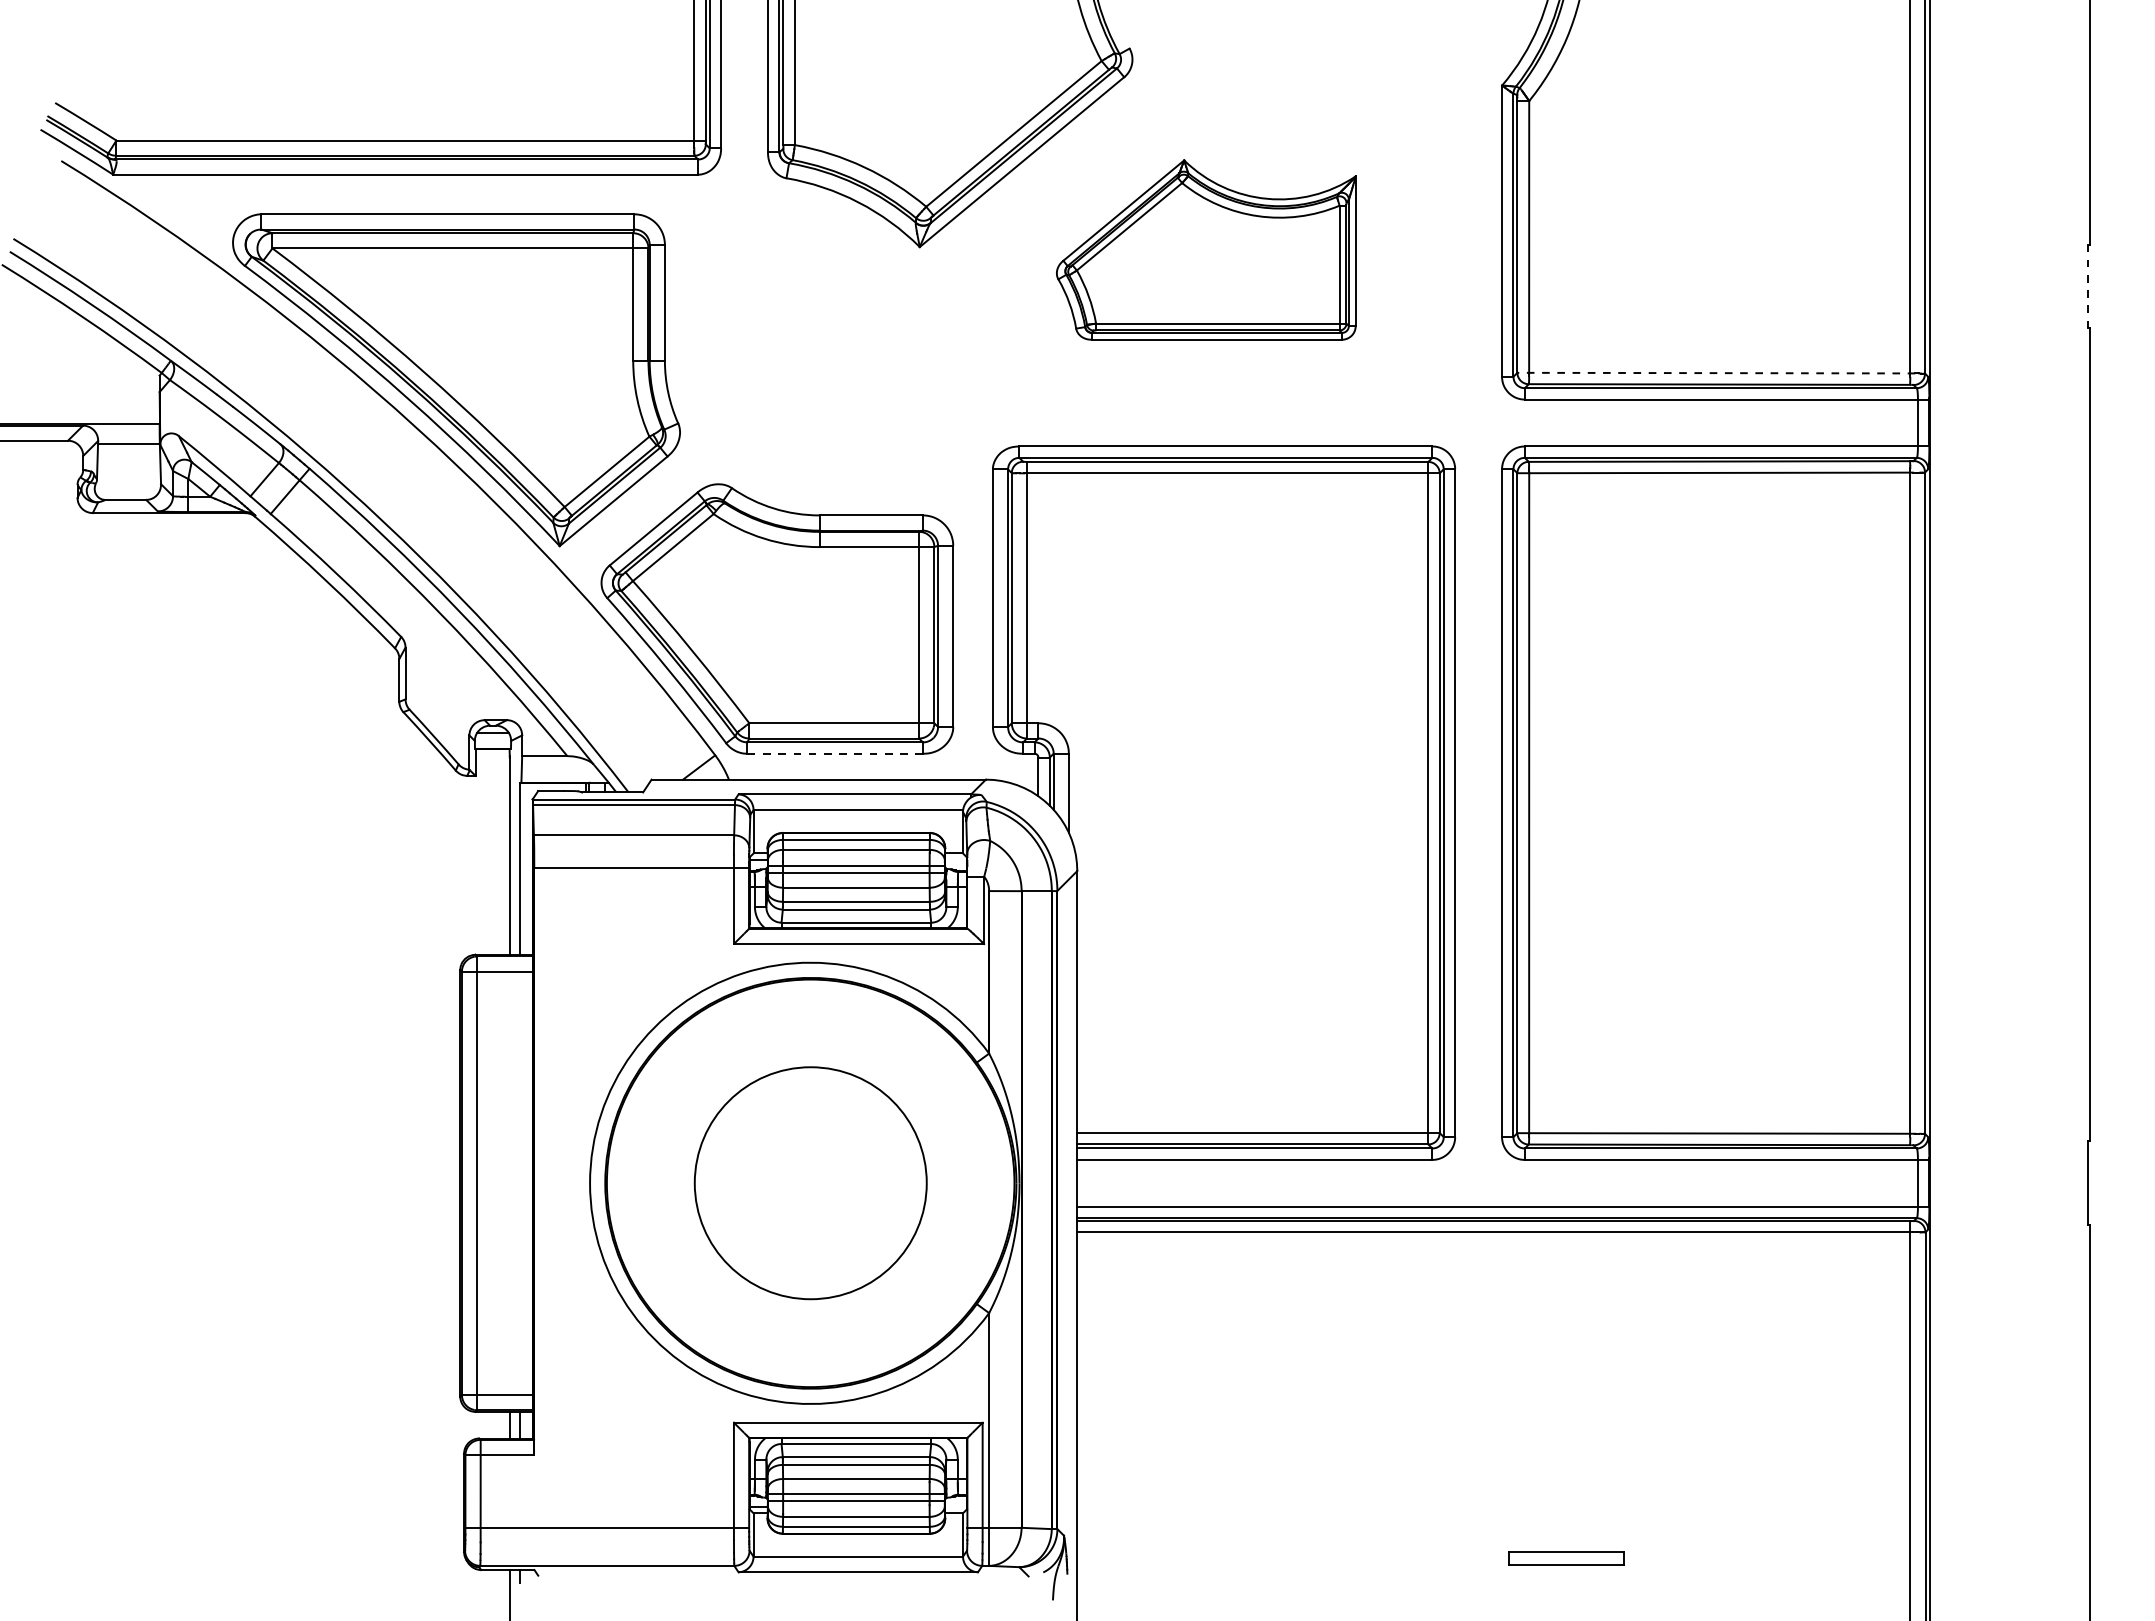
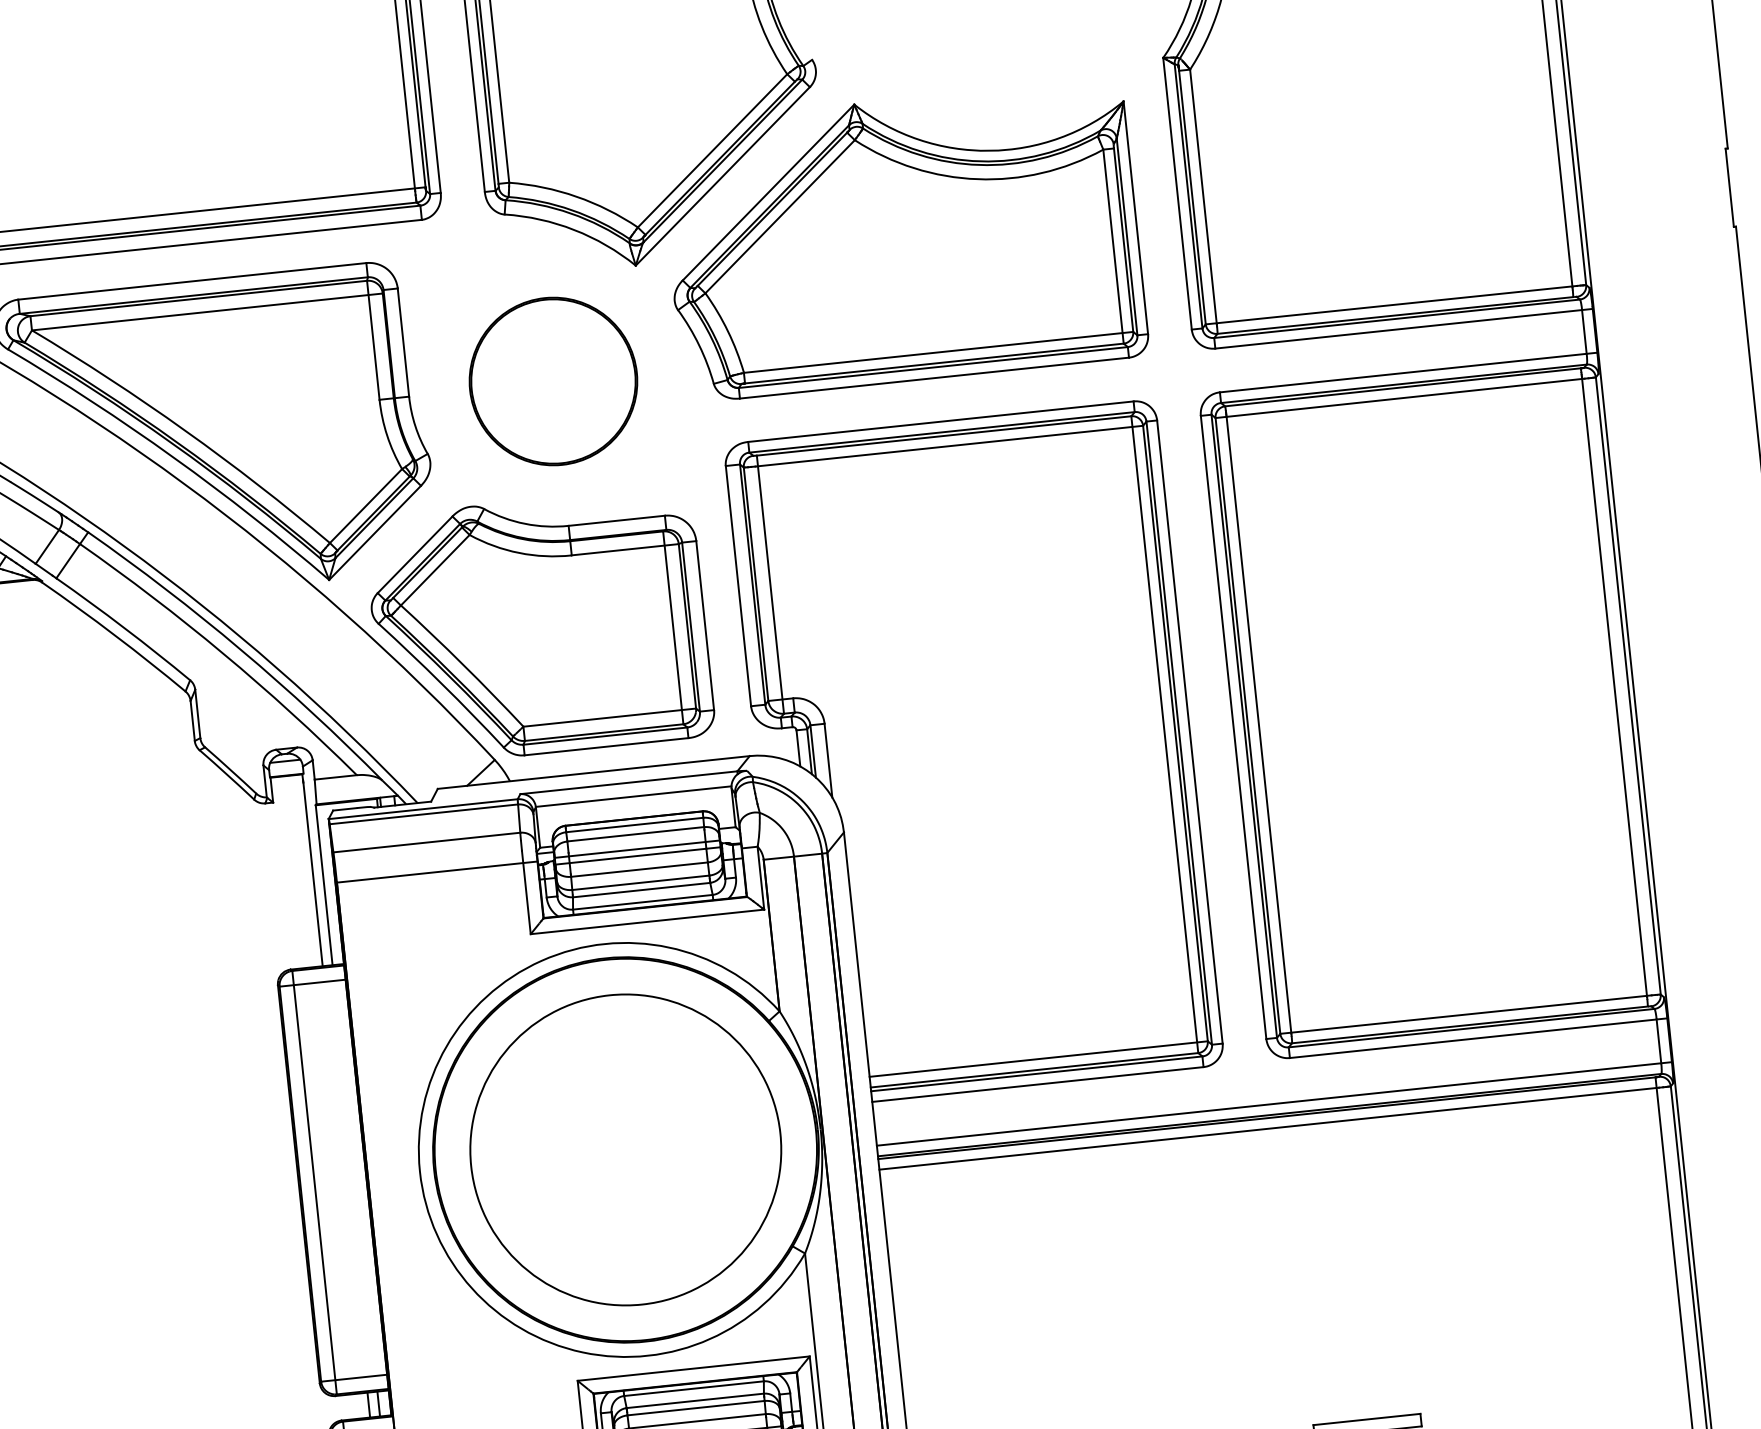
part: (1206, 249) -> (903, 239), size x1.67
line: (2088, 286) -> (1730, 187), dashed -> solid
part: (819, 360) -> (553, 381), added
line: (1716, 373) -> (1391, 305), dashed -> solid
line: (835, 753) -> (606, 746), dashed -> solid
circle: (810, 1182) -> (625, 1149), size x1.43

